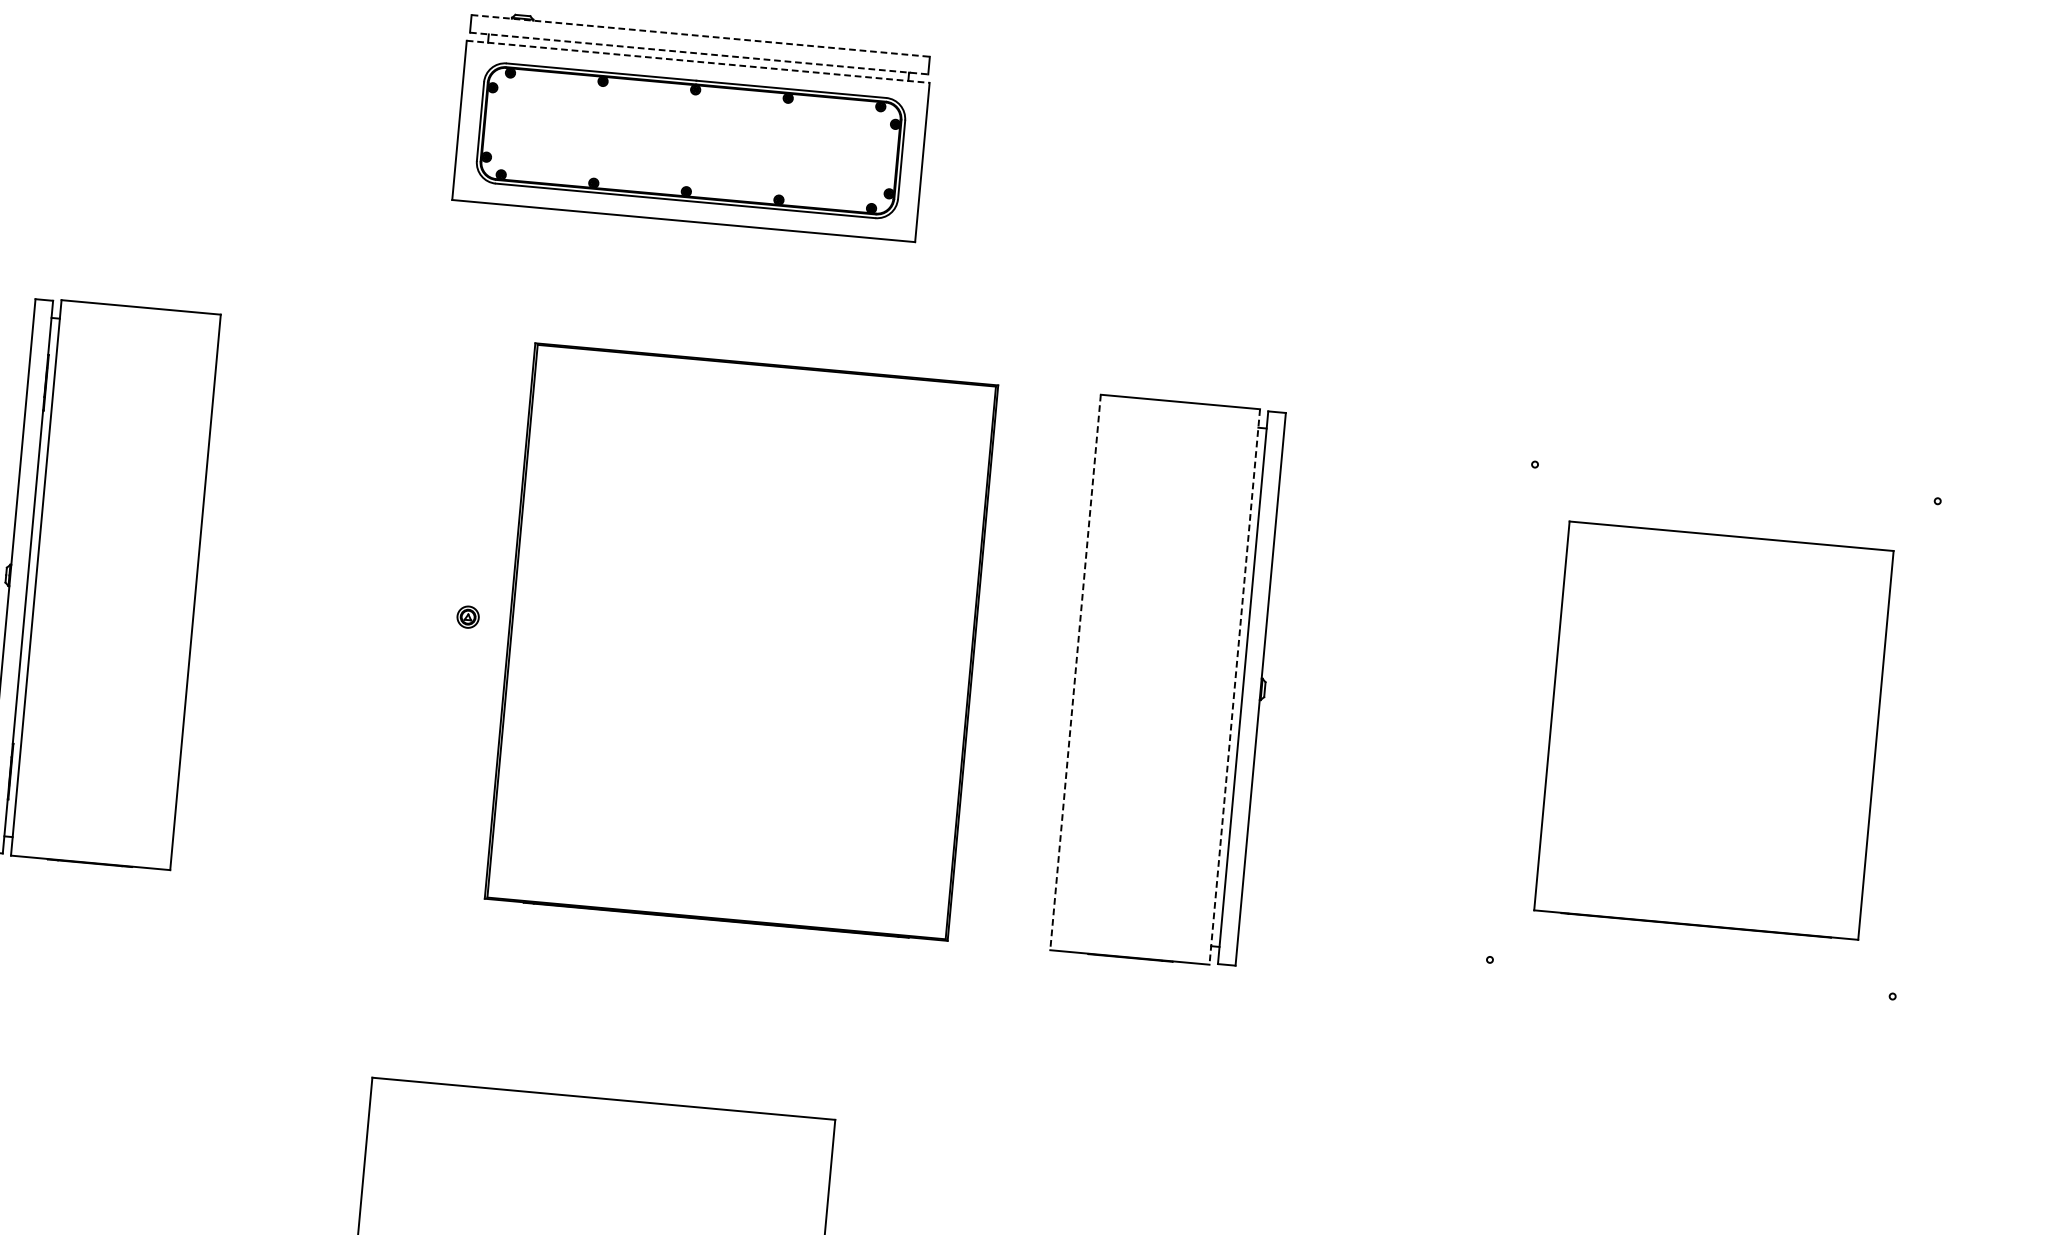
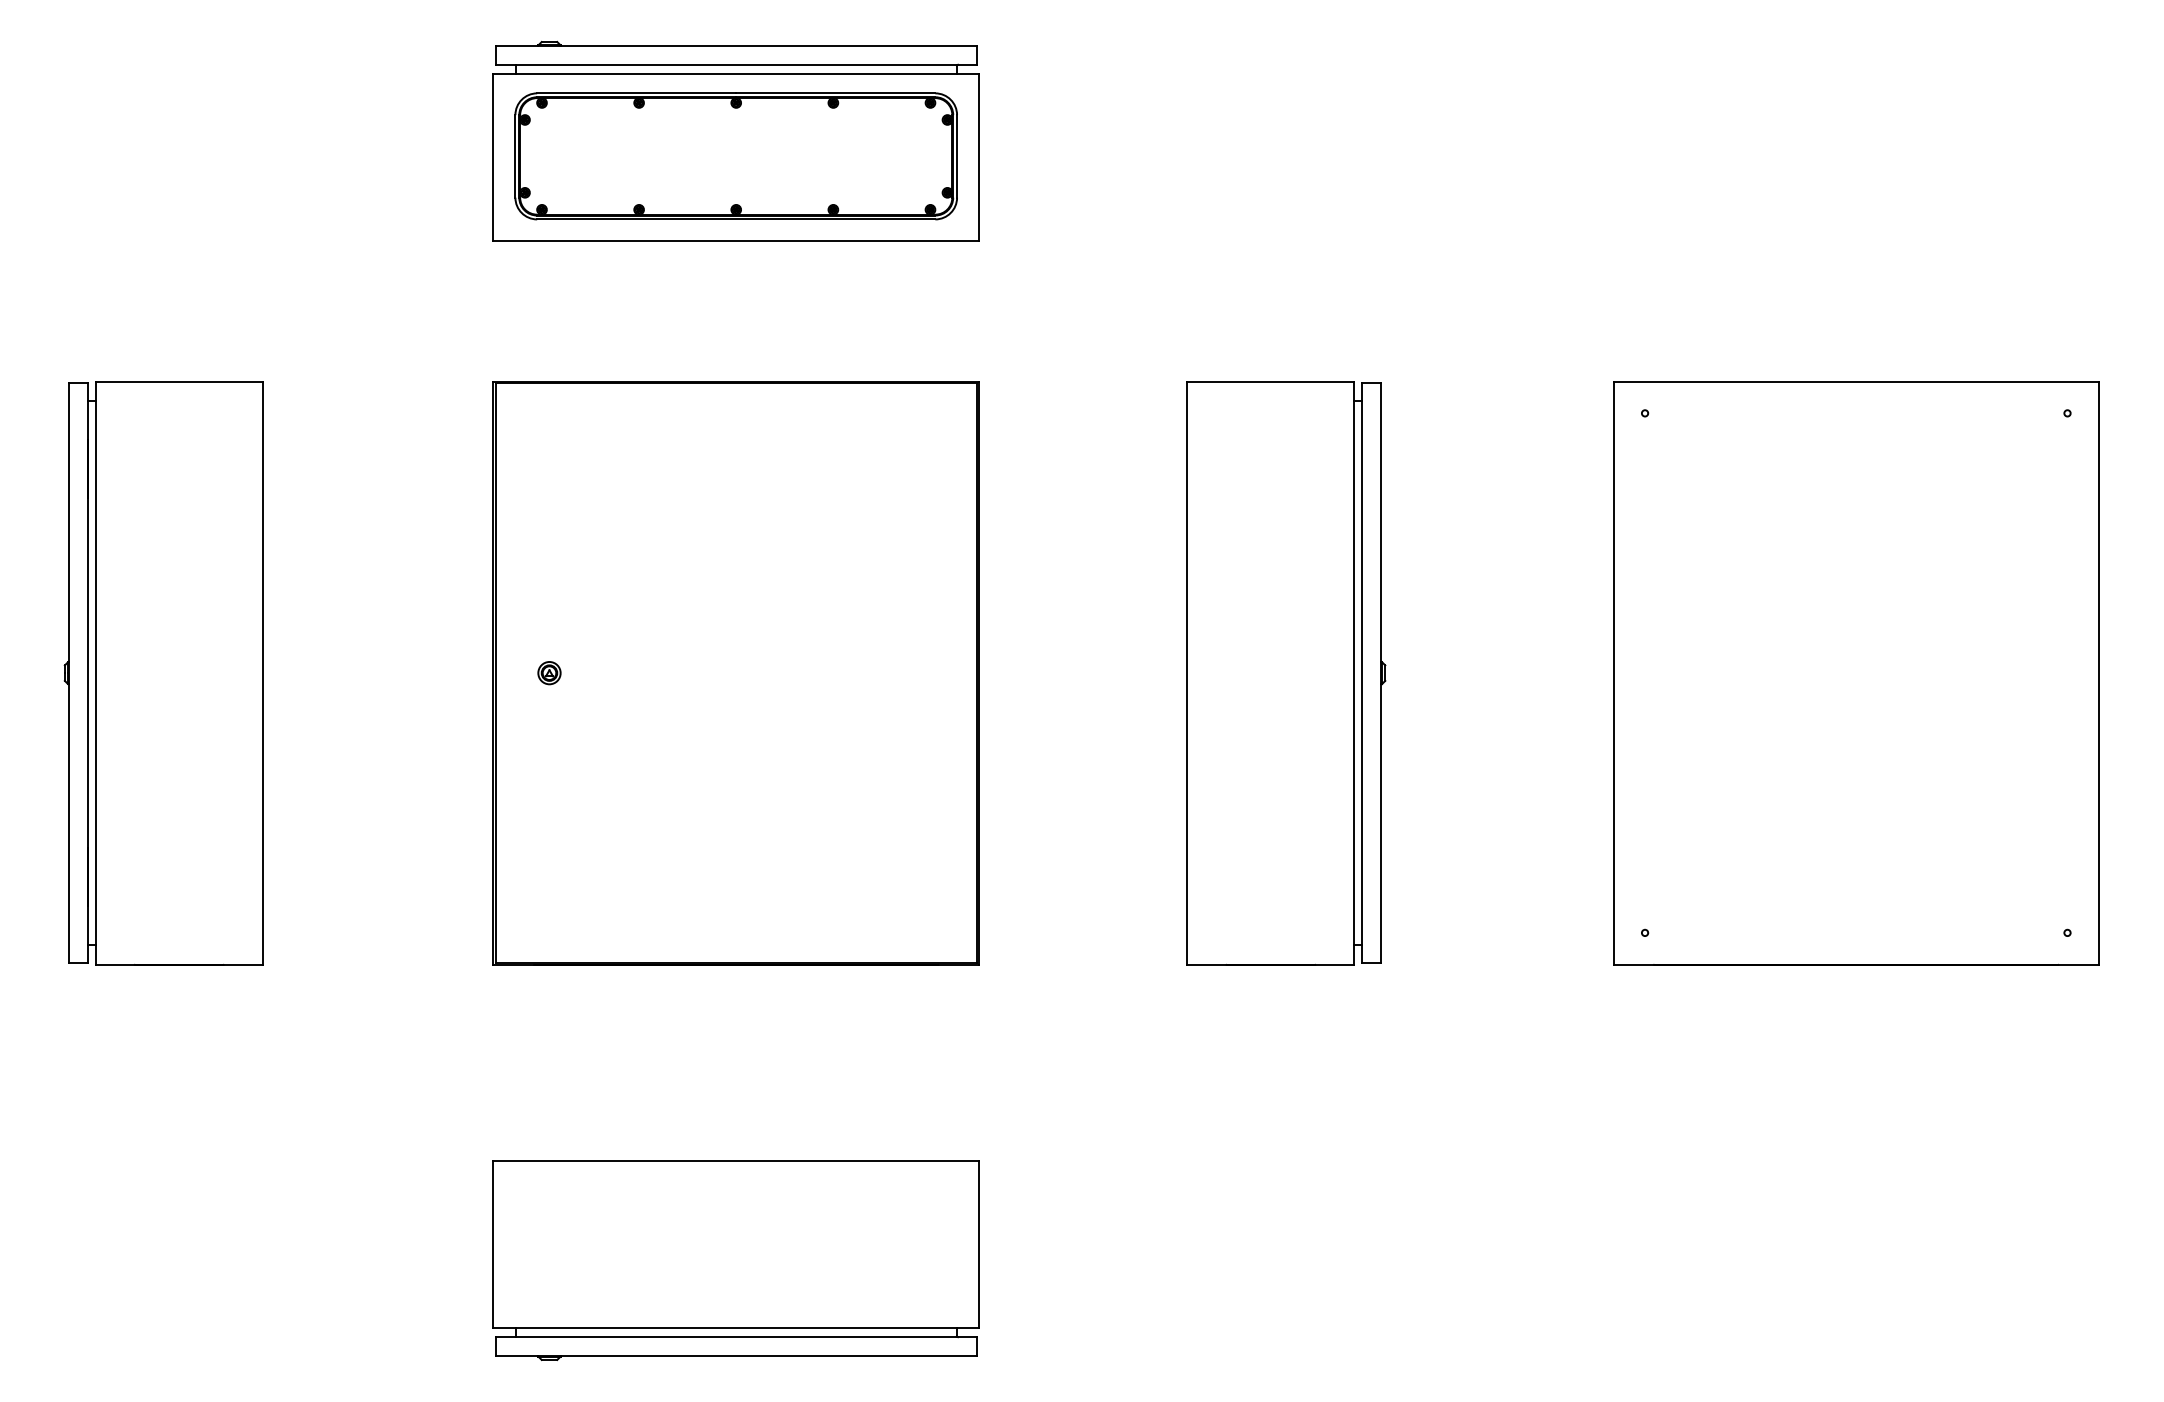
line: (700, 36) -> (736, 46), dashed -> solid
line: (699, 53) -> (736, 64), dashed -> solid
line: (698, 61) -> (736, 73), dashed -> solid
part: (740, 642) -> (735, 673), moved
line: (1075, 672) -> (1186, 673), dashed -> solid
line: (1234, 687) -> (1353, 673), dashed -> solid
part: (1714, 730) -> (1856, 673), size x1.43

